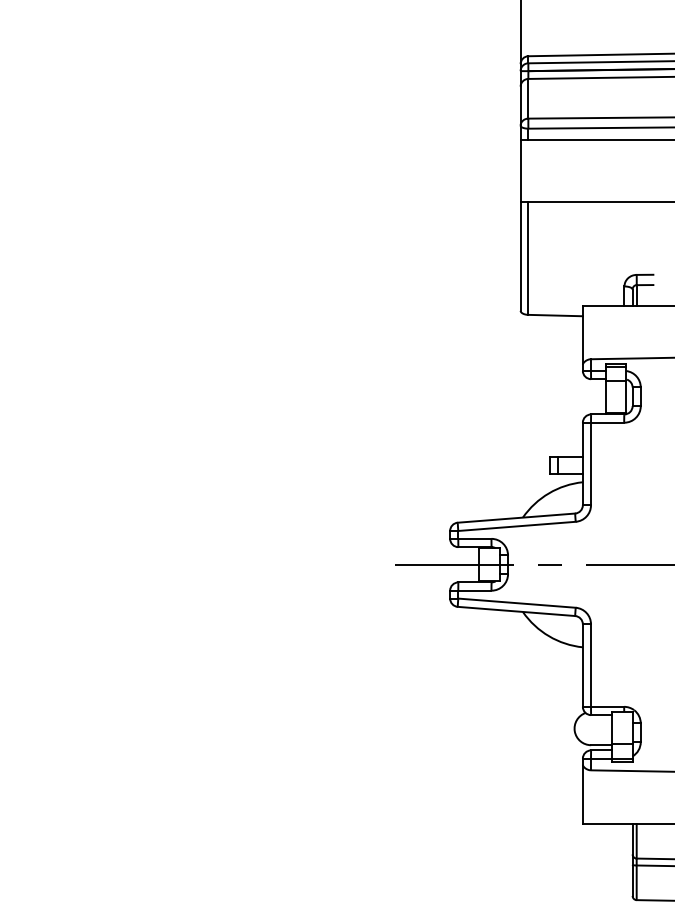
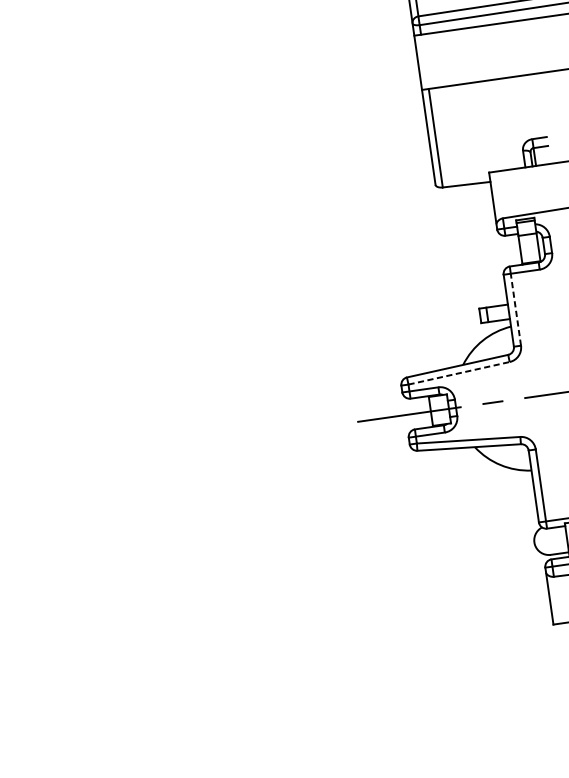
line: (591, 463) -> (516, 309), solid -> dashed
line: (517, 526) -> (459, 373), solid -> dashed

